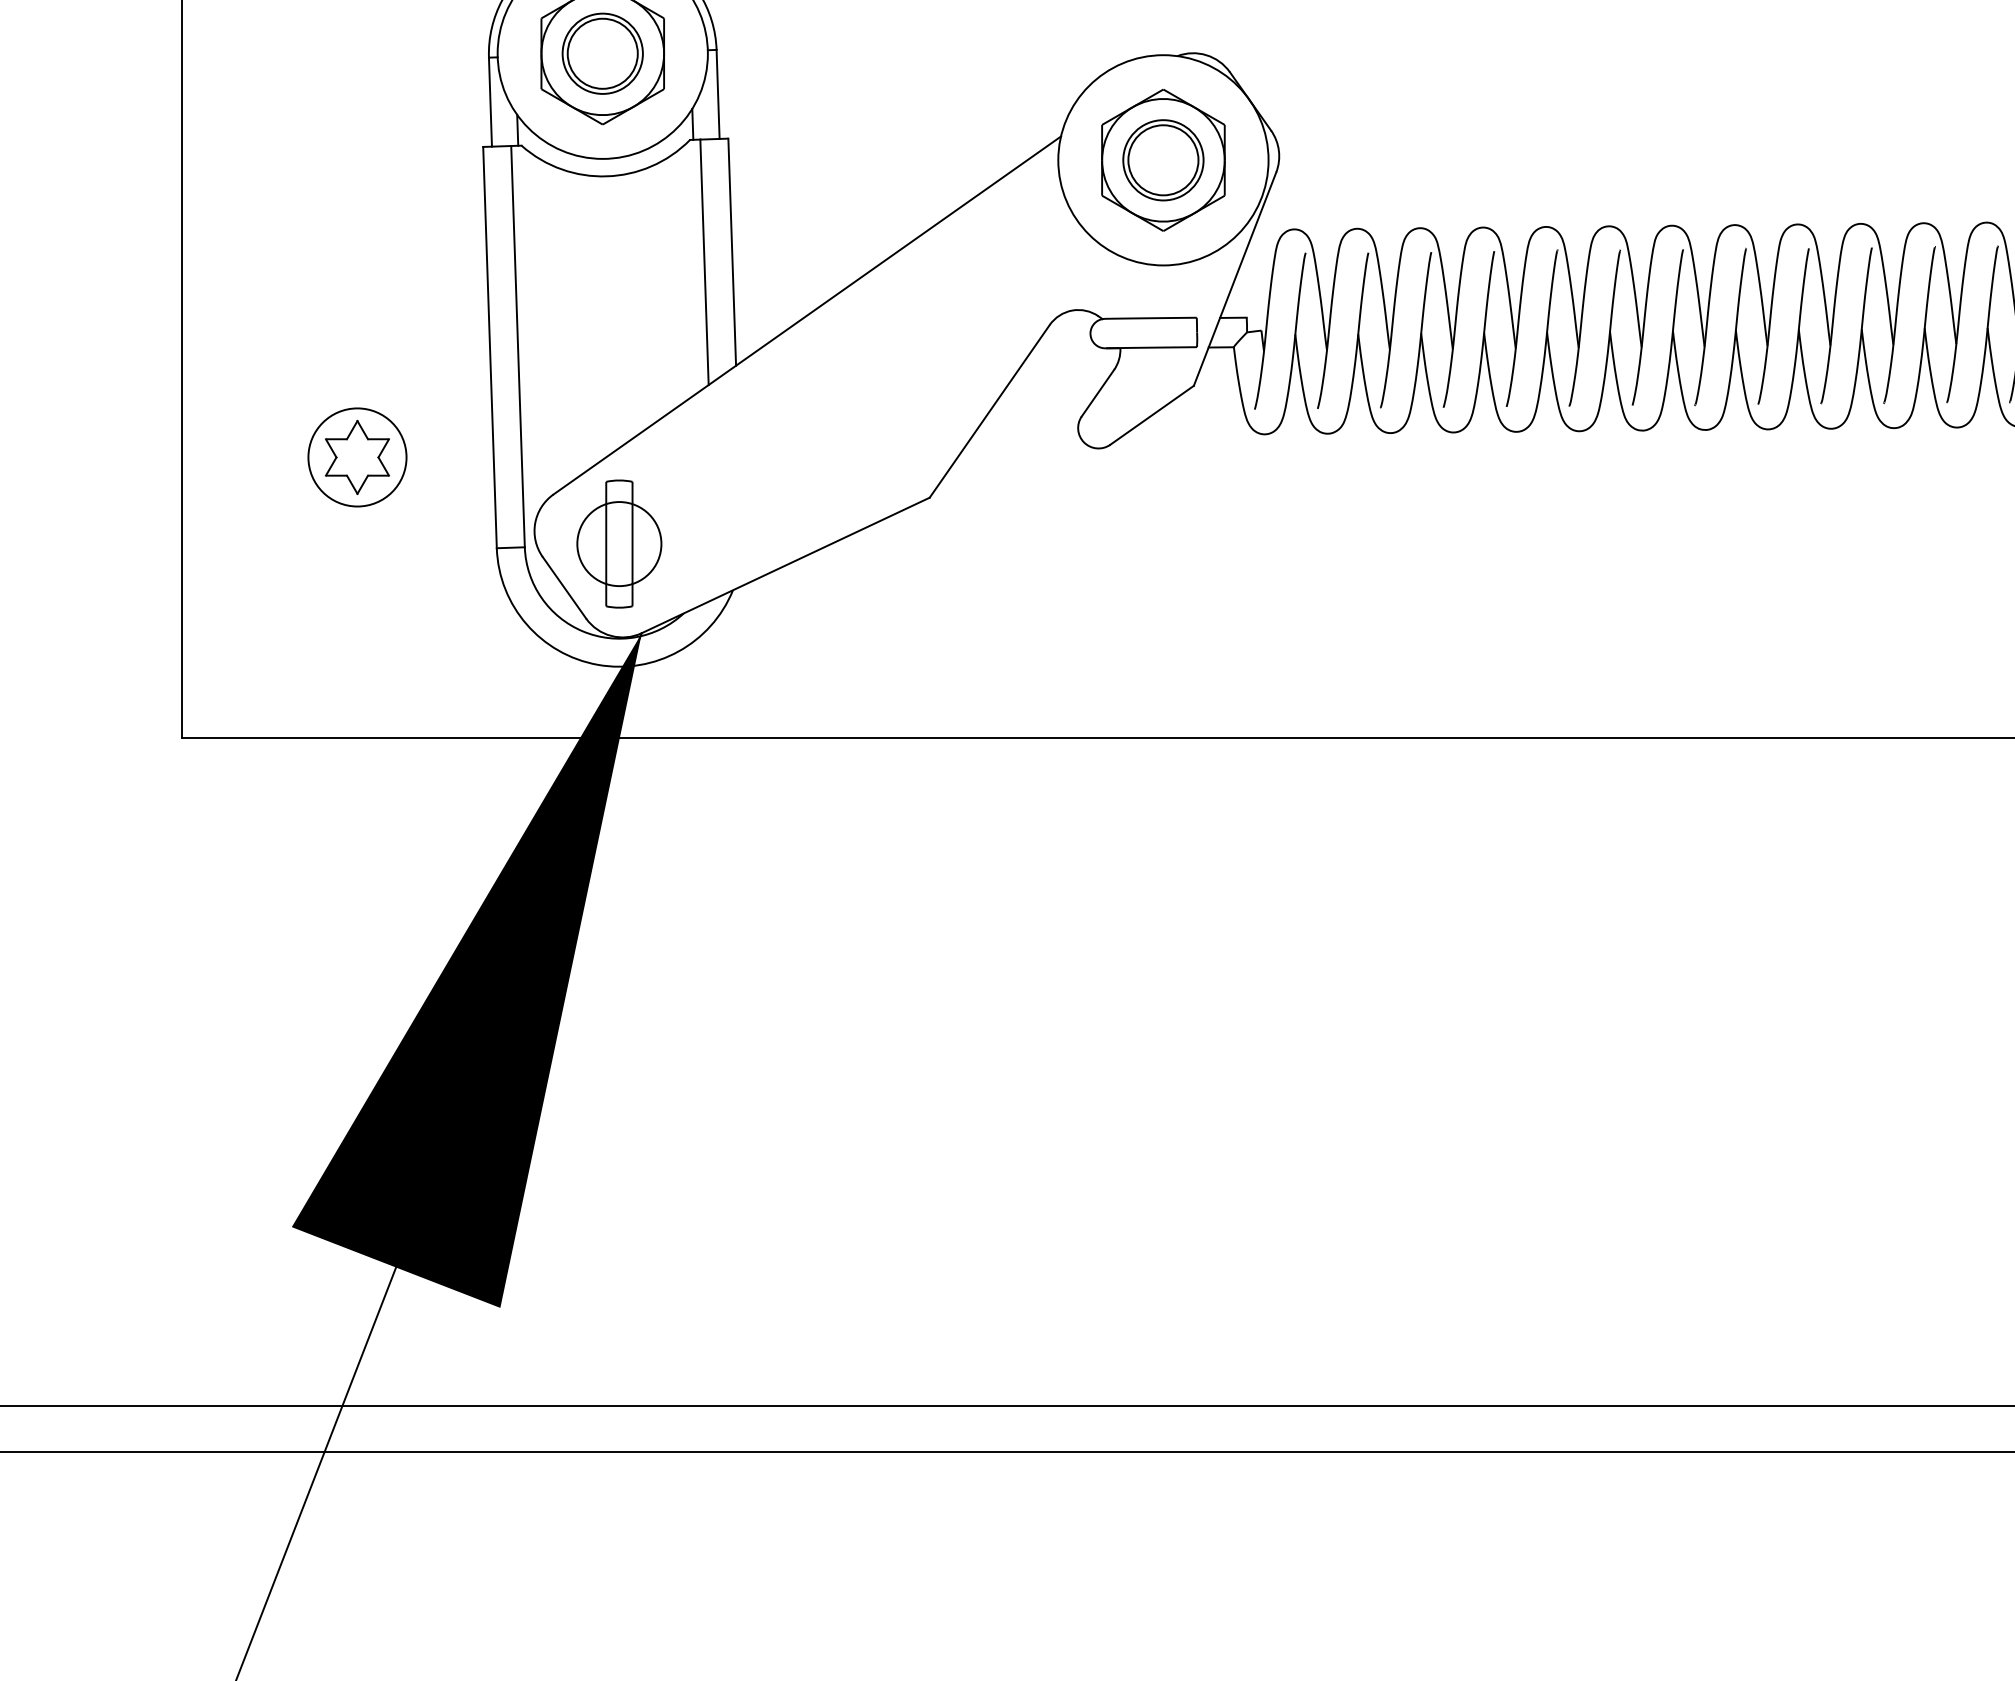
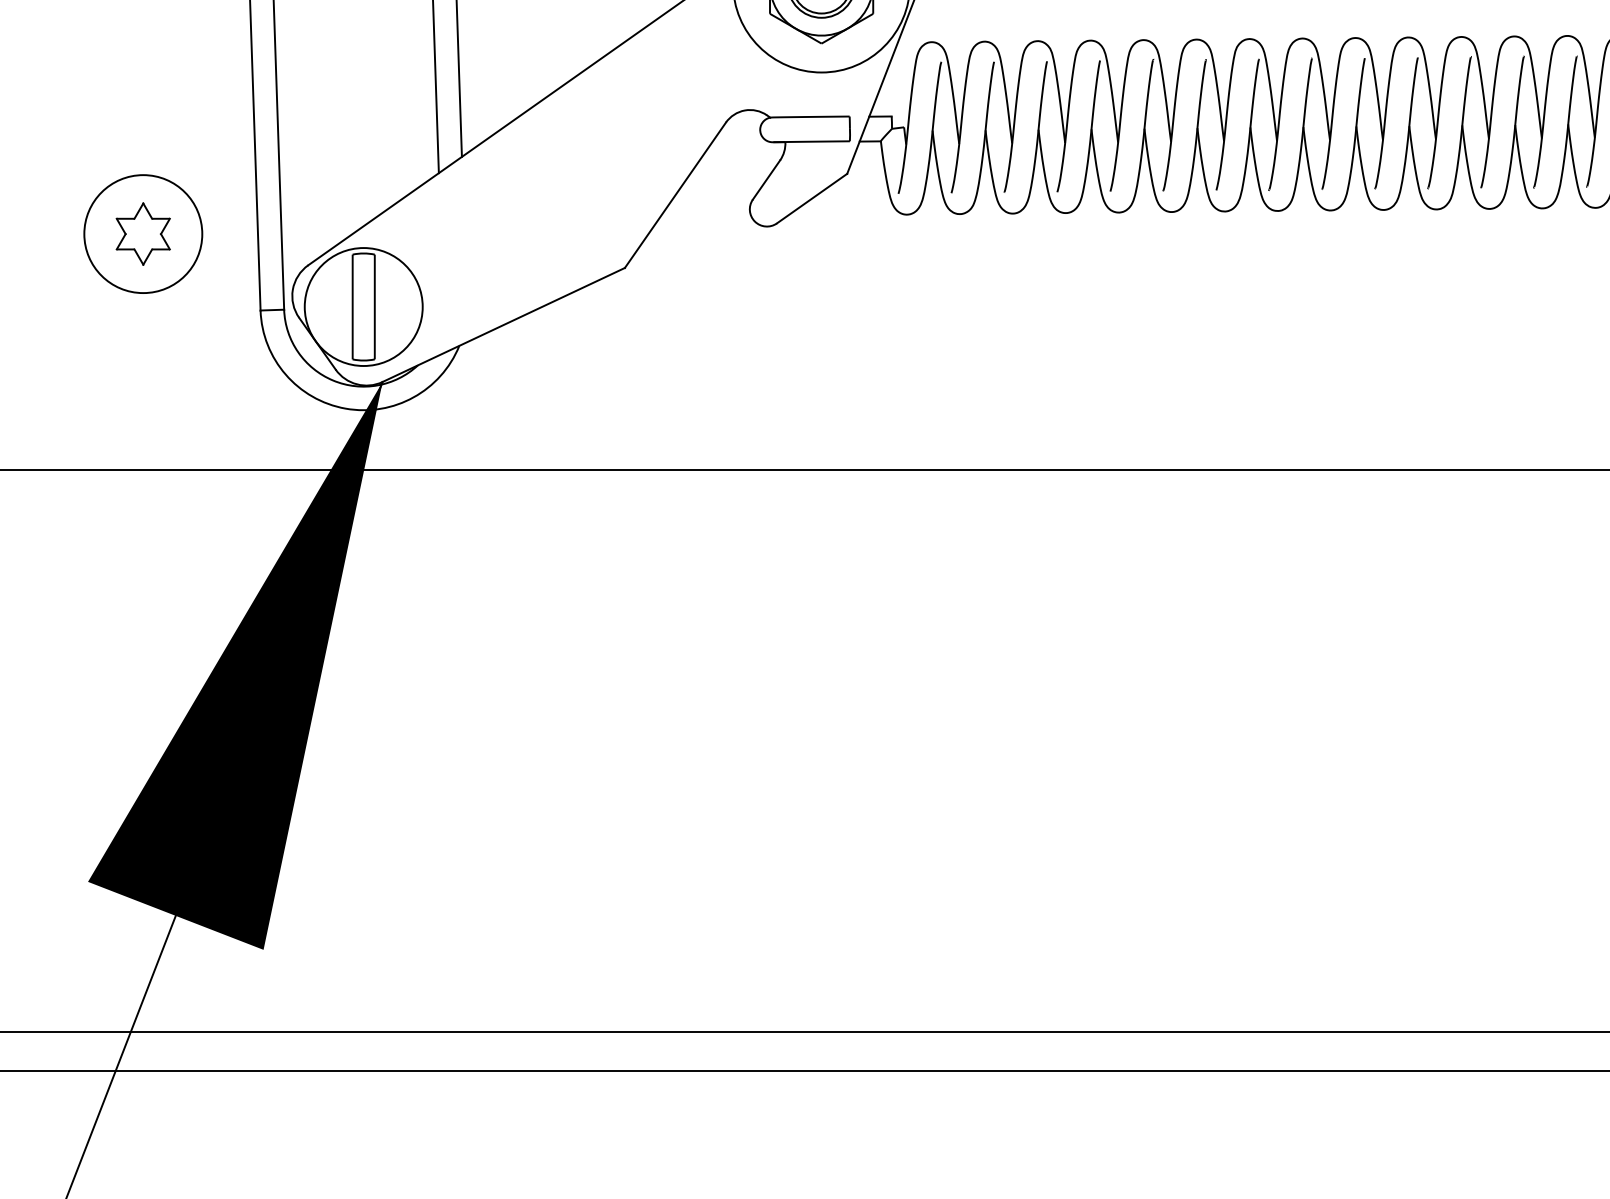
circle: (357, 457) -> (143, 234), size x1.43
circle: (619, 544) -> (363, 307), size x1.67

